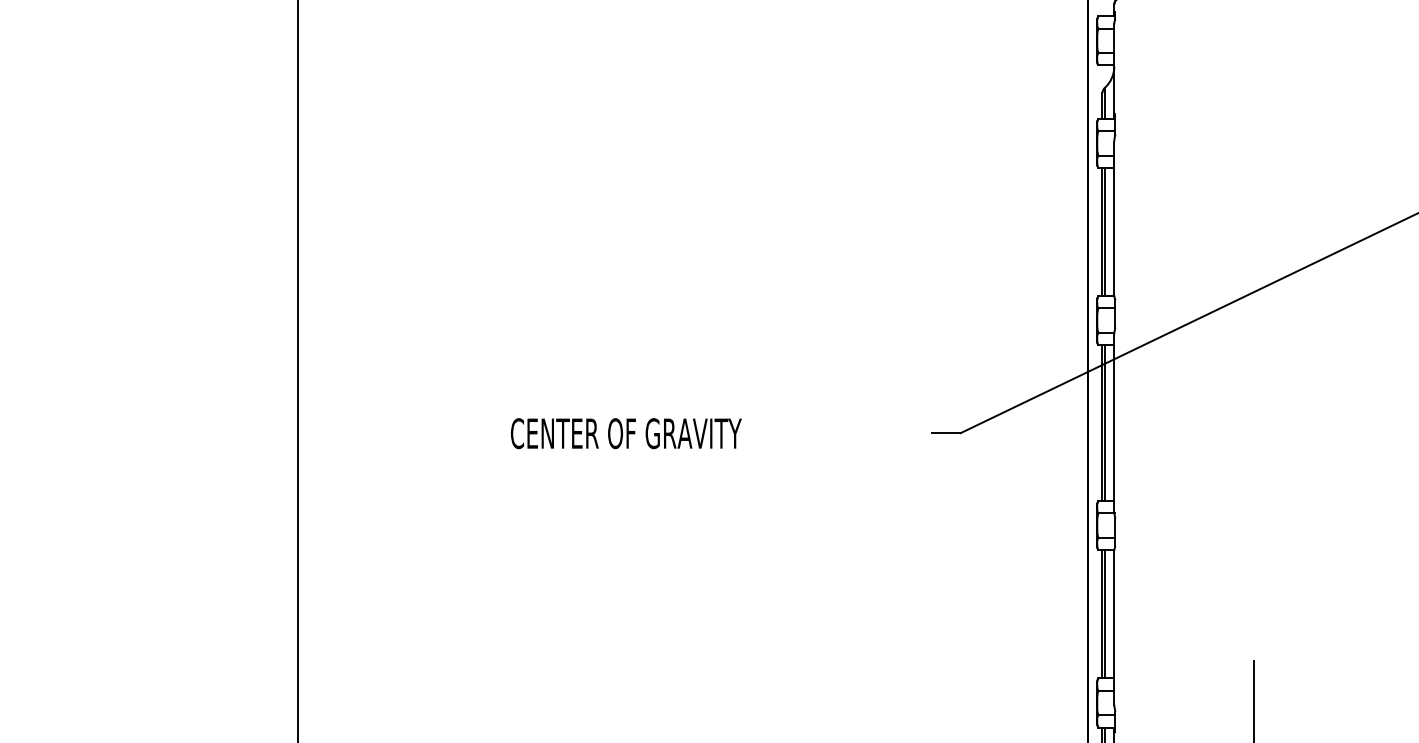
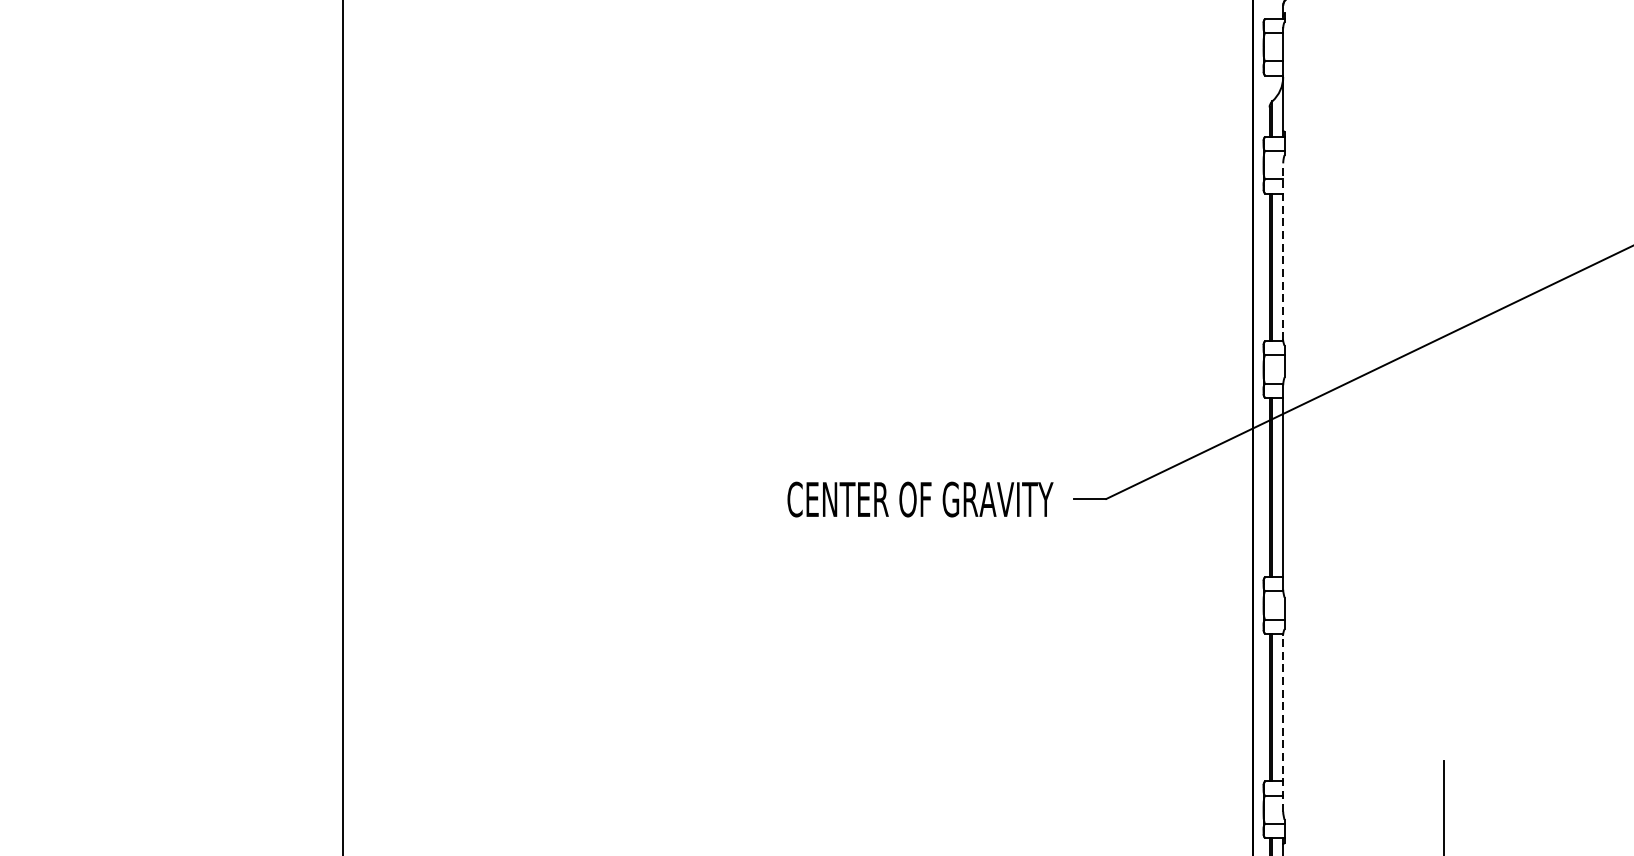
line: (1114, 218) -> (1283, 251), solid -> dashed
text: (626, 433) -> (920, 499), moved
line: (1114, 627) -> (1283, 722), solid -> dashed

